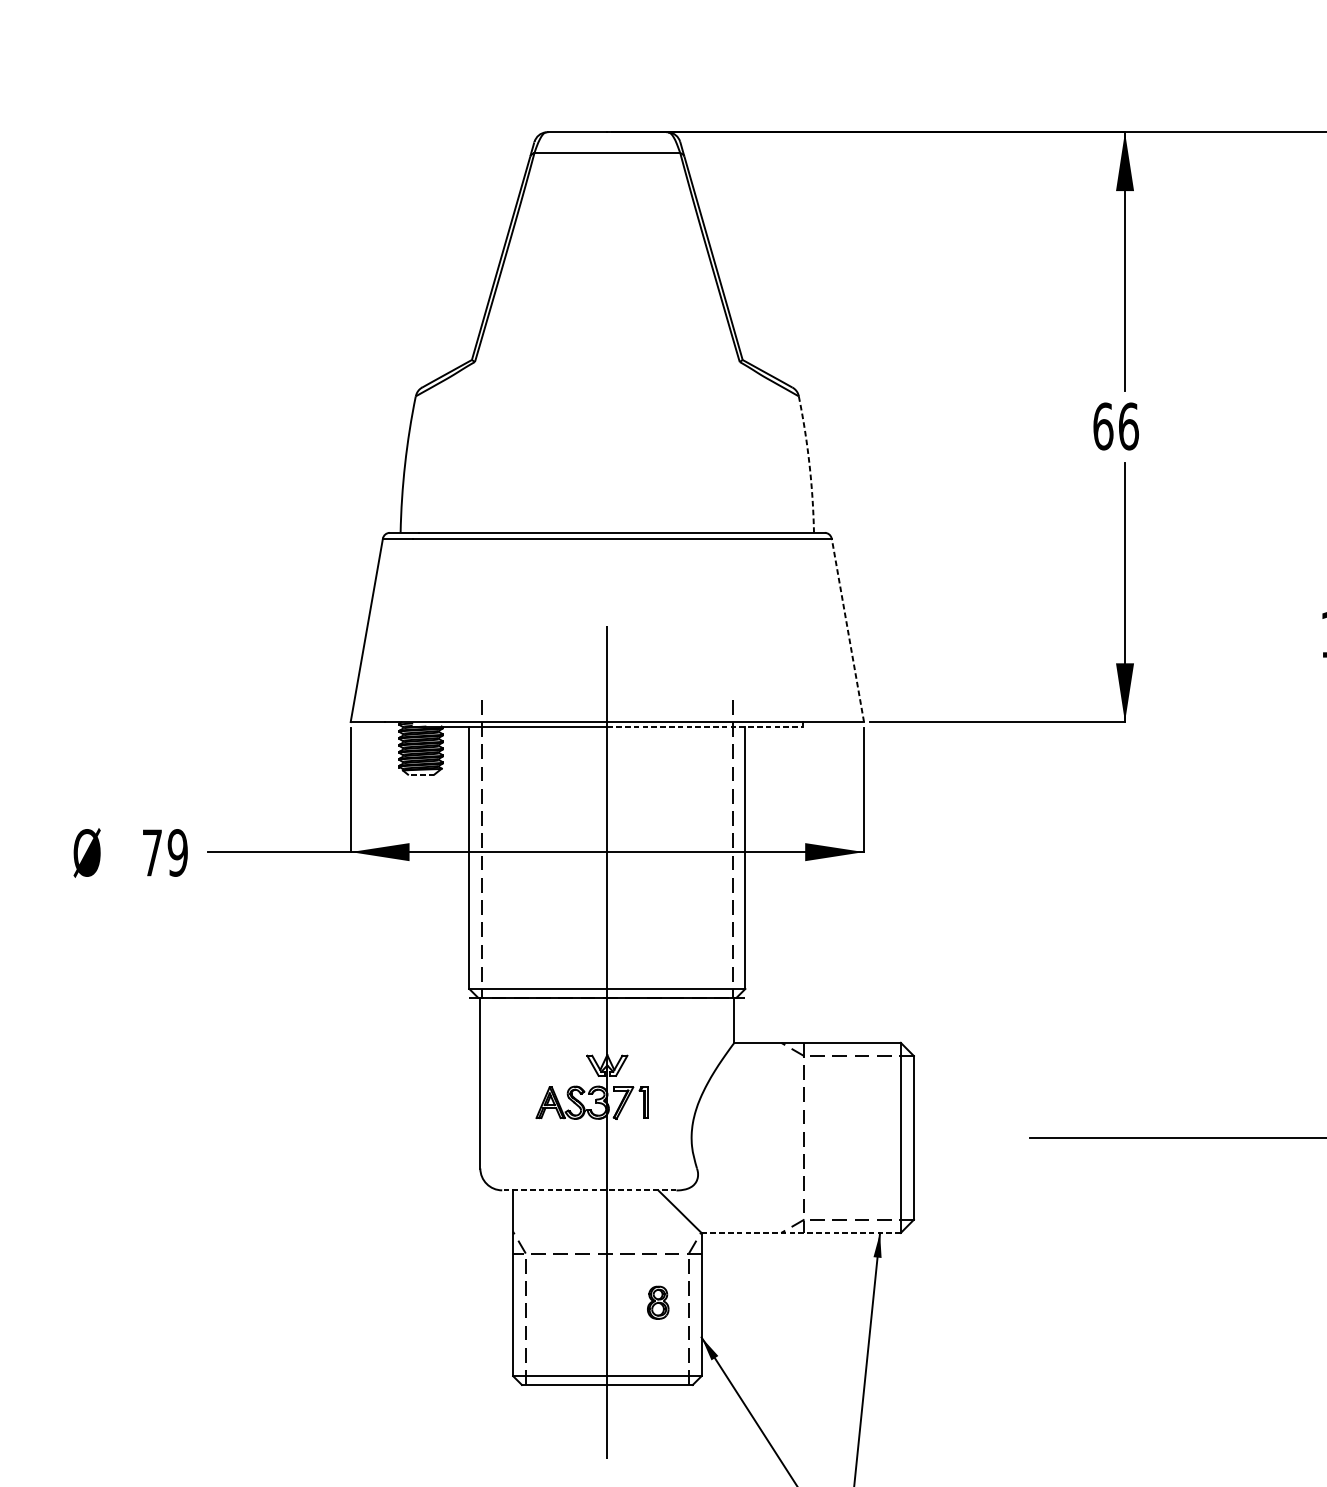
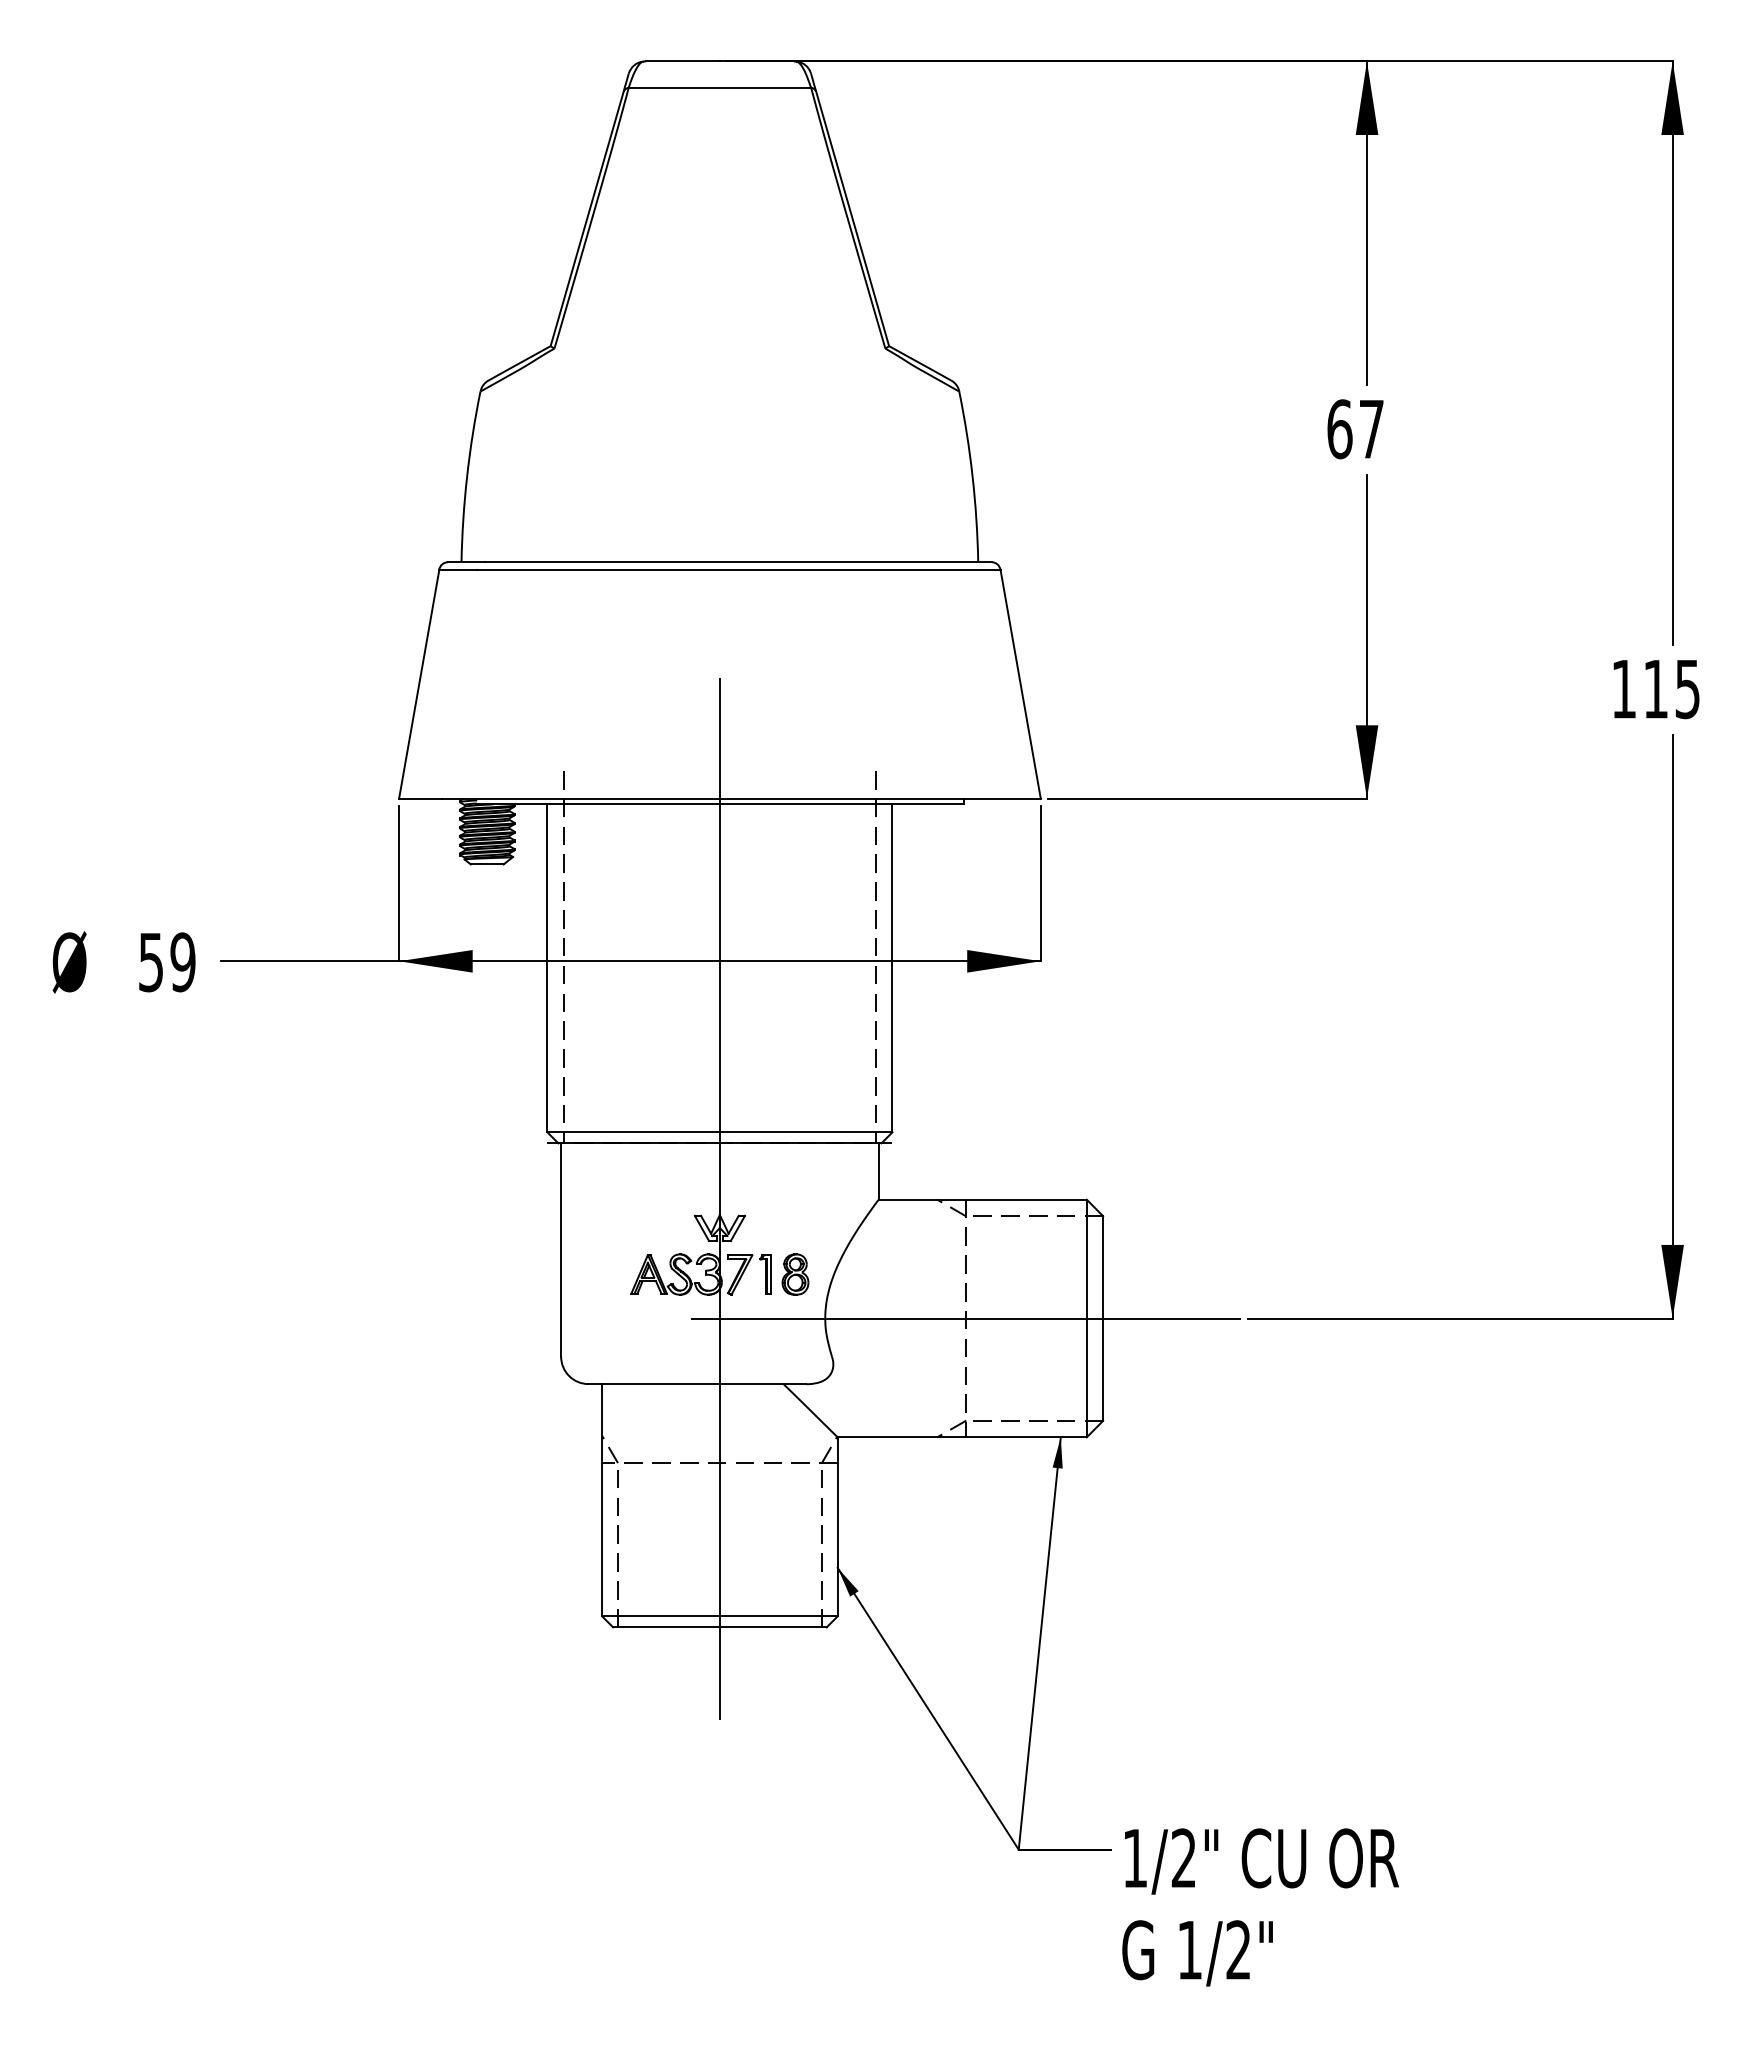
text: (1128, 426) -> (1371, 429), 66 -> 67
arc: (809, 464) -> (972, 476), dashed -> solid
line: (847, 629) -> (1020, 683), dashed -> solid
line: (705, 726) -> (842, 804), dashed -> solid
line: (420, 774) -> (486, 864), dashed -> solid
text: (151, 853) -> (150, 962), 79 -> 59
line: (803, 1137) -> (965, 1318), added
line: (589, 1190) -> (697, 1384), dashed -> solid
line: (801, 1233) -> (962, 1437), dashed -> solid
part: (658, 1302) -> (795, 1274), moved

